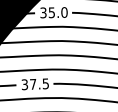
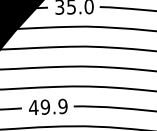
text: (35, 84) -> (48, 107), 37.5 -> 49.9

